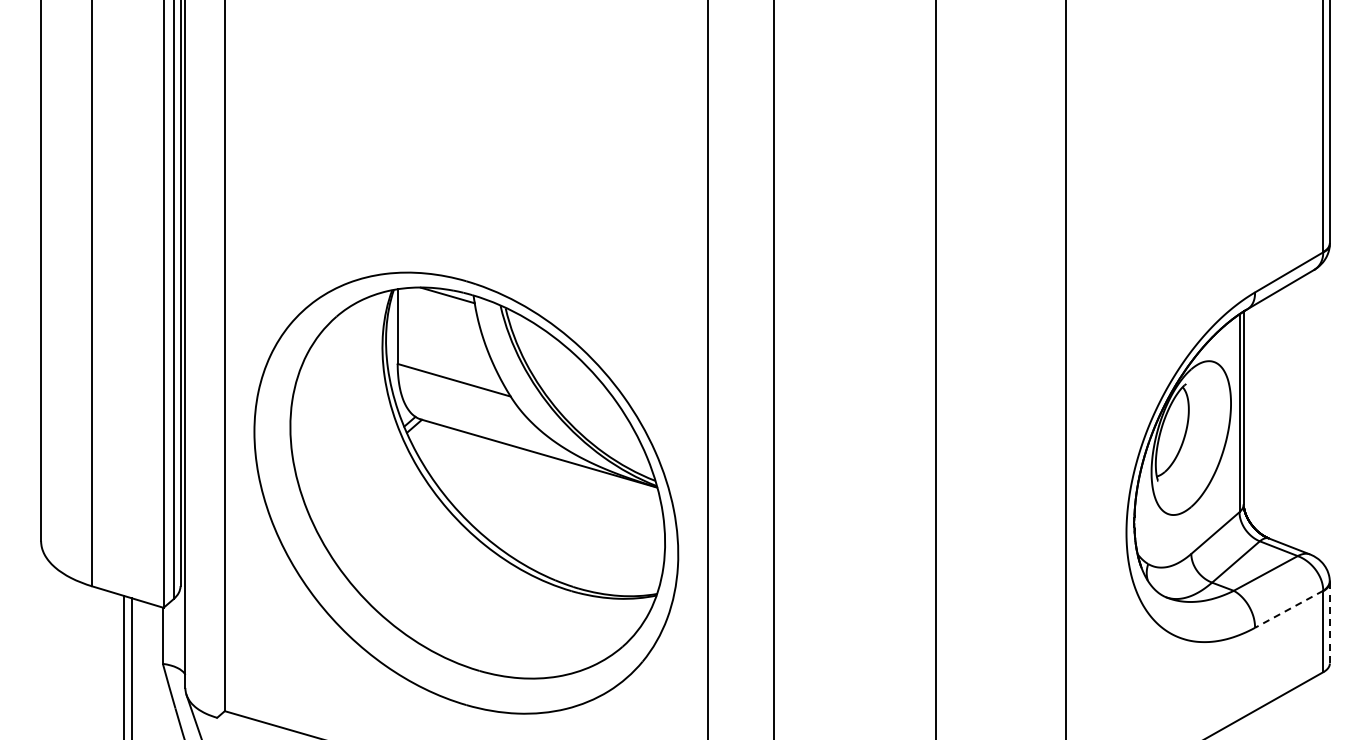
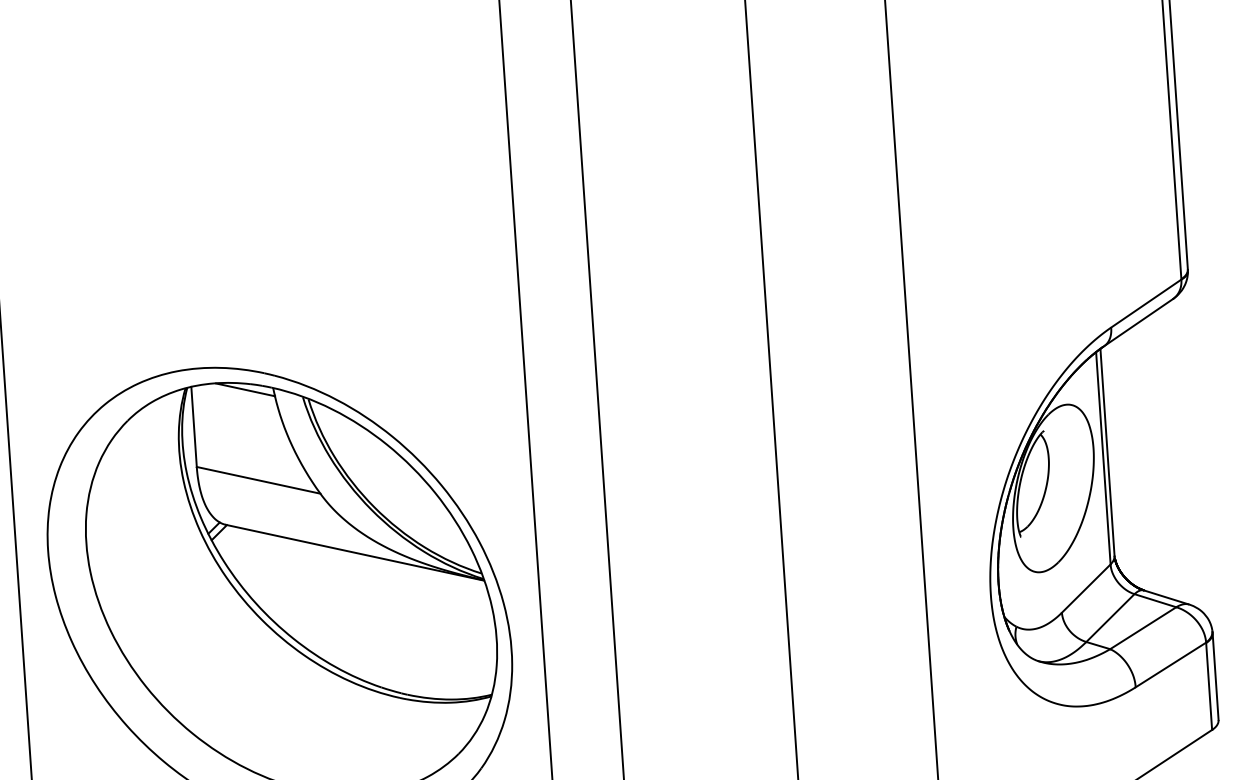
line: (1289, 609) -> (1171, 665), dashed -> solid
line: (1329, 622) -> (1215, 676), dashed -> solid

